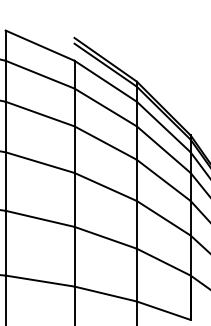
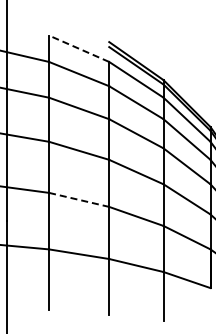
line: (40, 45) -> (79, 48), solid -> dashed
line: (40, 218) -> (79, 199), solid -> dashed

